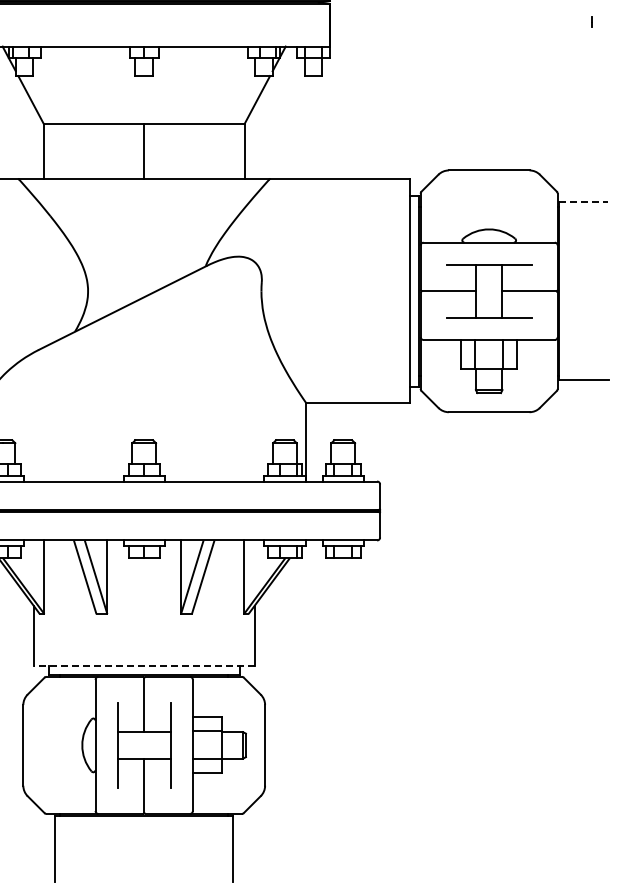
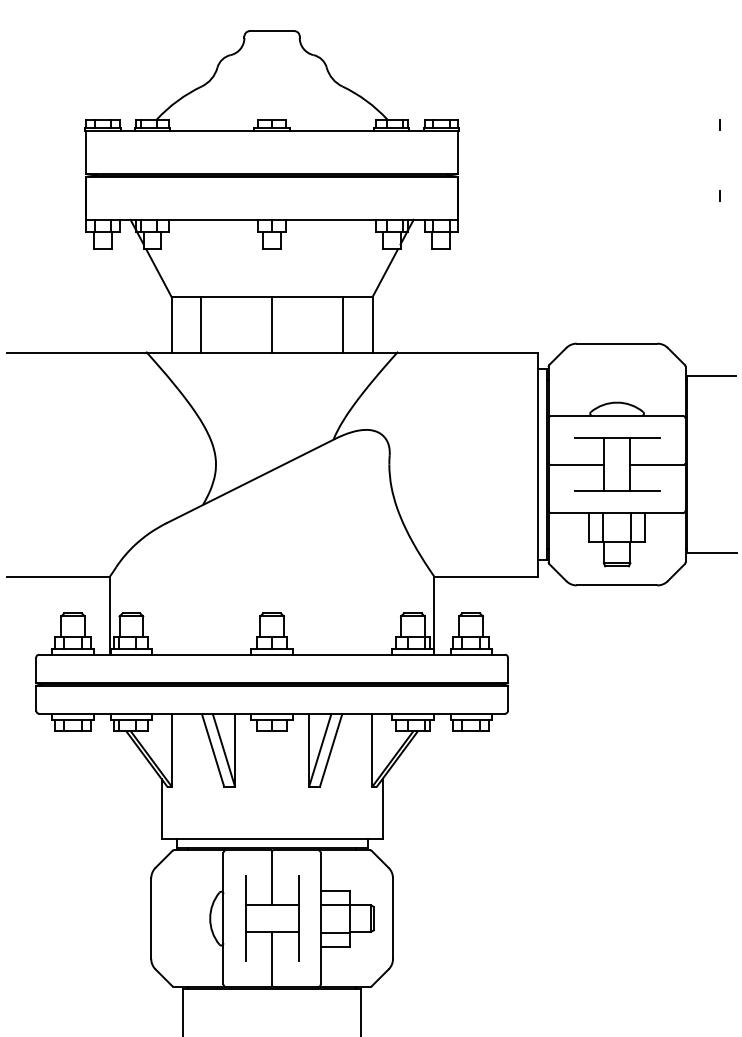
line: (73, 151) -> (201, 324), added
line: (215, 151) -> (343, 324), added
line: (584, 202) -> (712, 375), dashed -> solid
line: (144, 666) -> (272, 839), dashed -> solid

